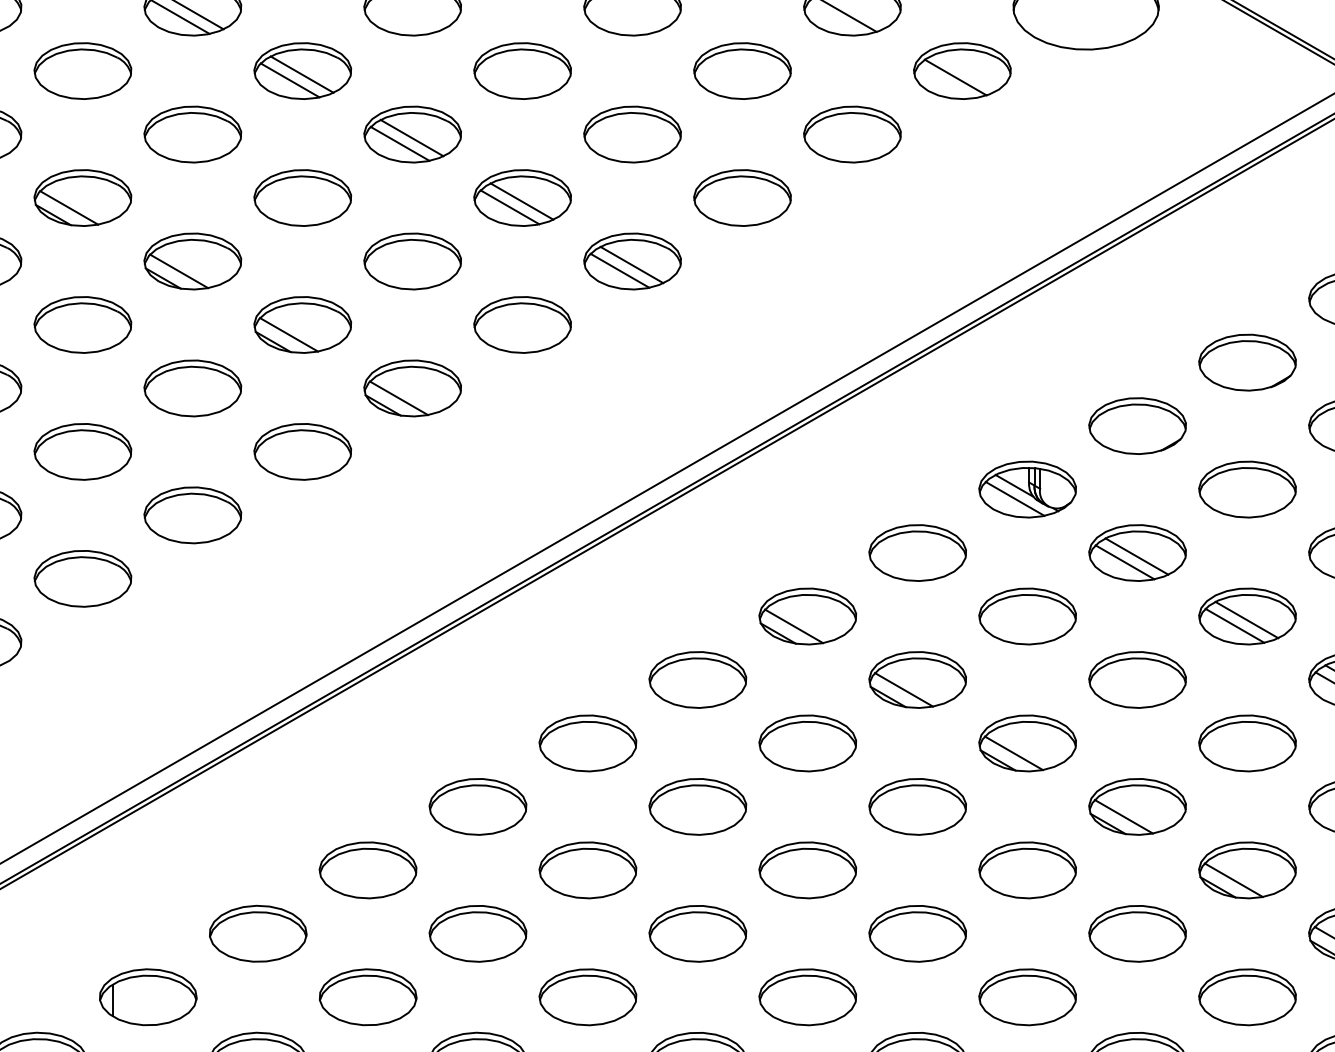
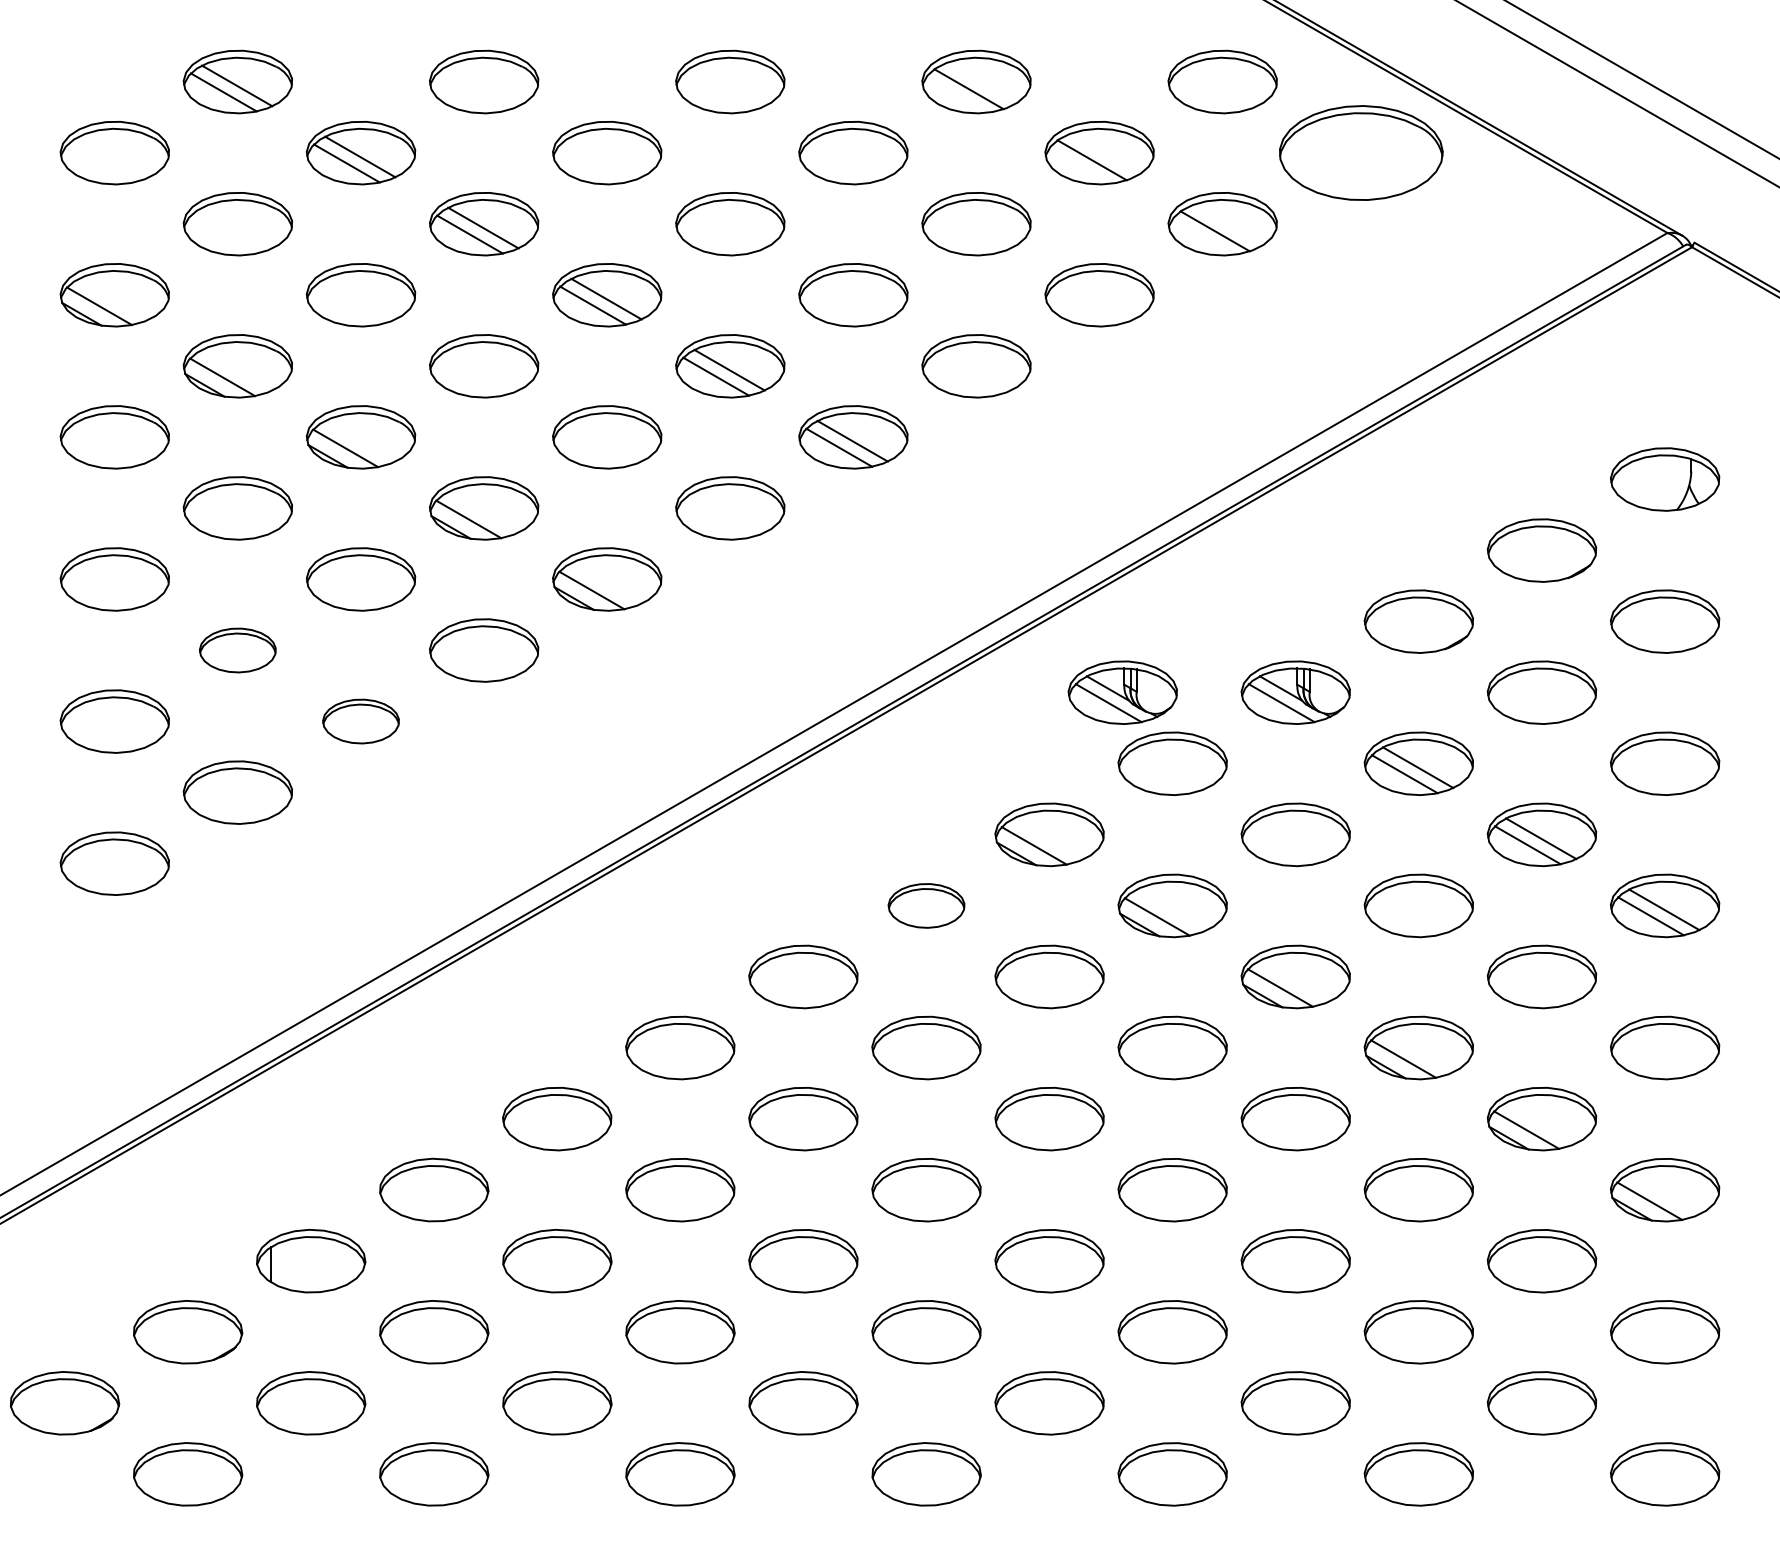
part: (82, 451) -> (237, 650), size x0.7
part: (872, 489) -> (1122, 692), added
part: (192, 515) -> (360, 721), size x0.7
part: (697, 679) -> (926, 905), size x0.7

